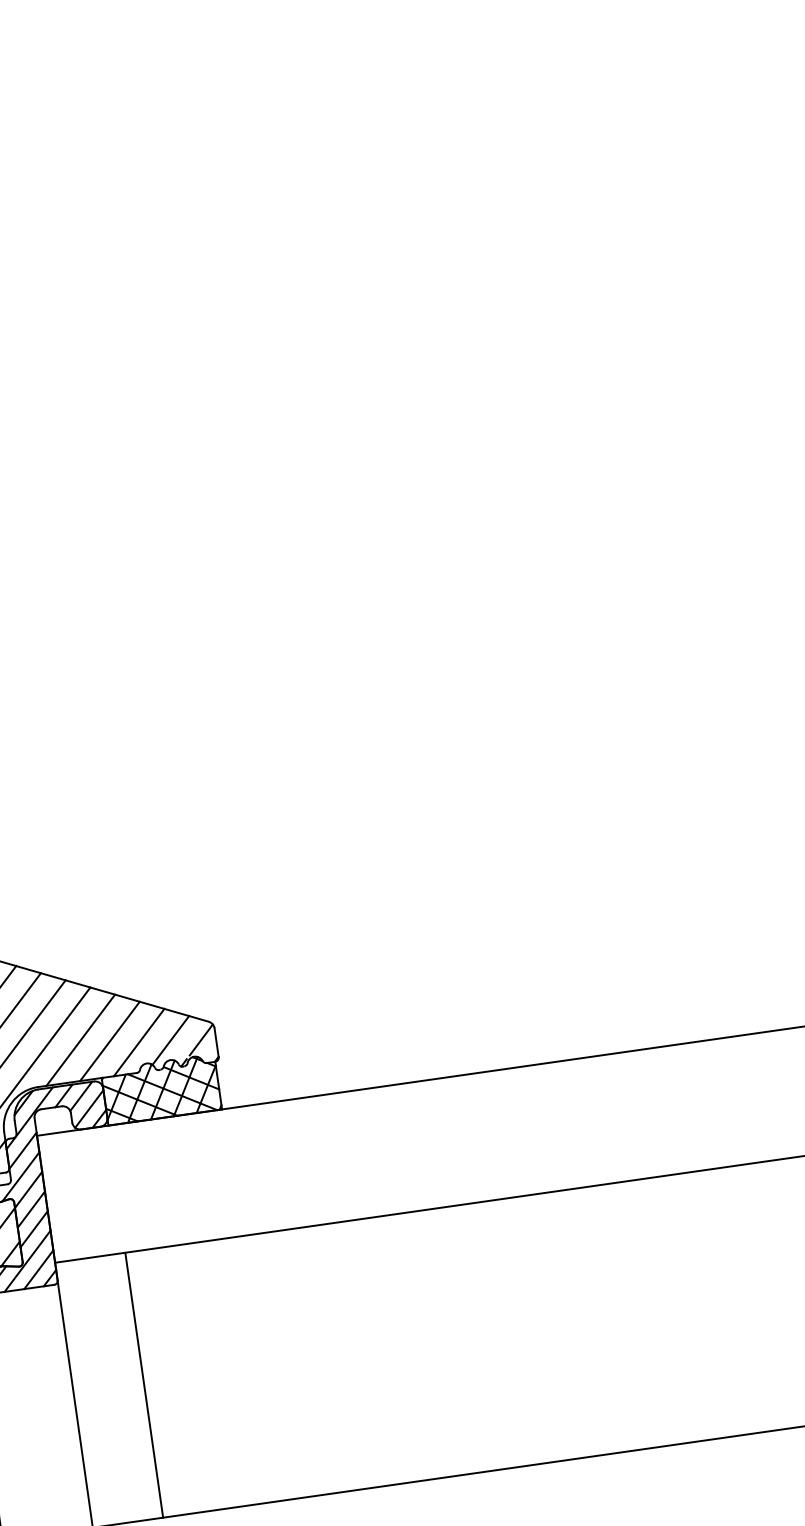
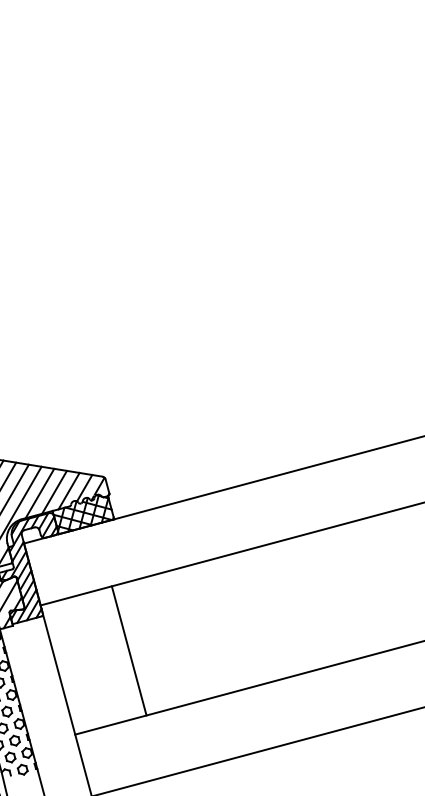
line: (142, 1384) -> (128, 650), moved

